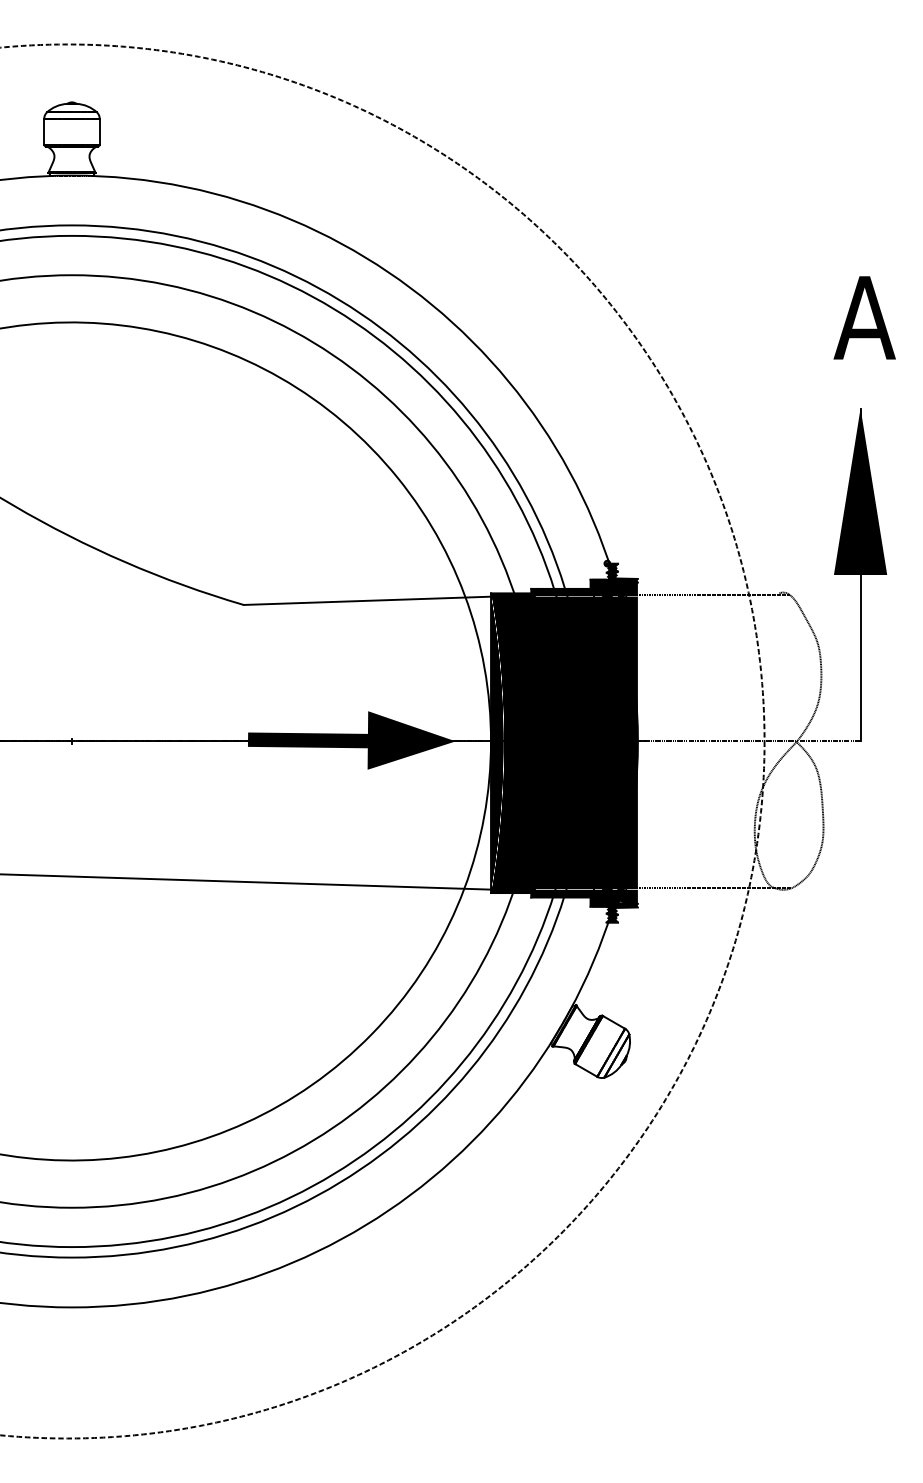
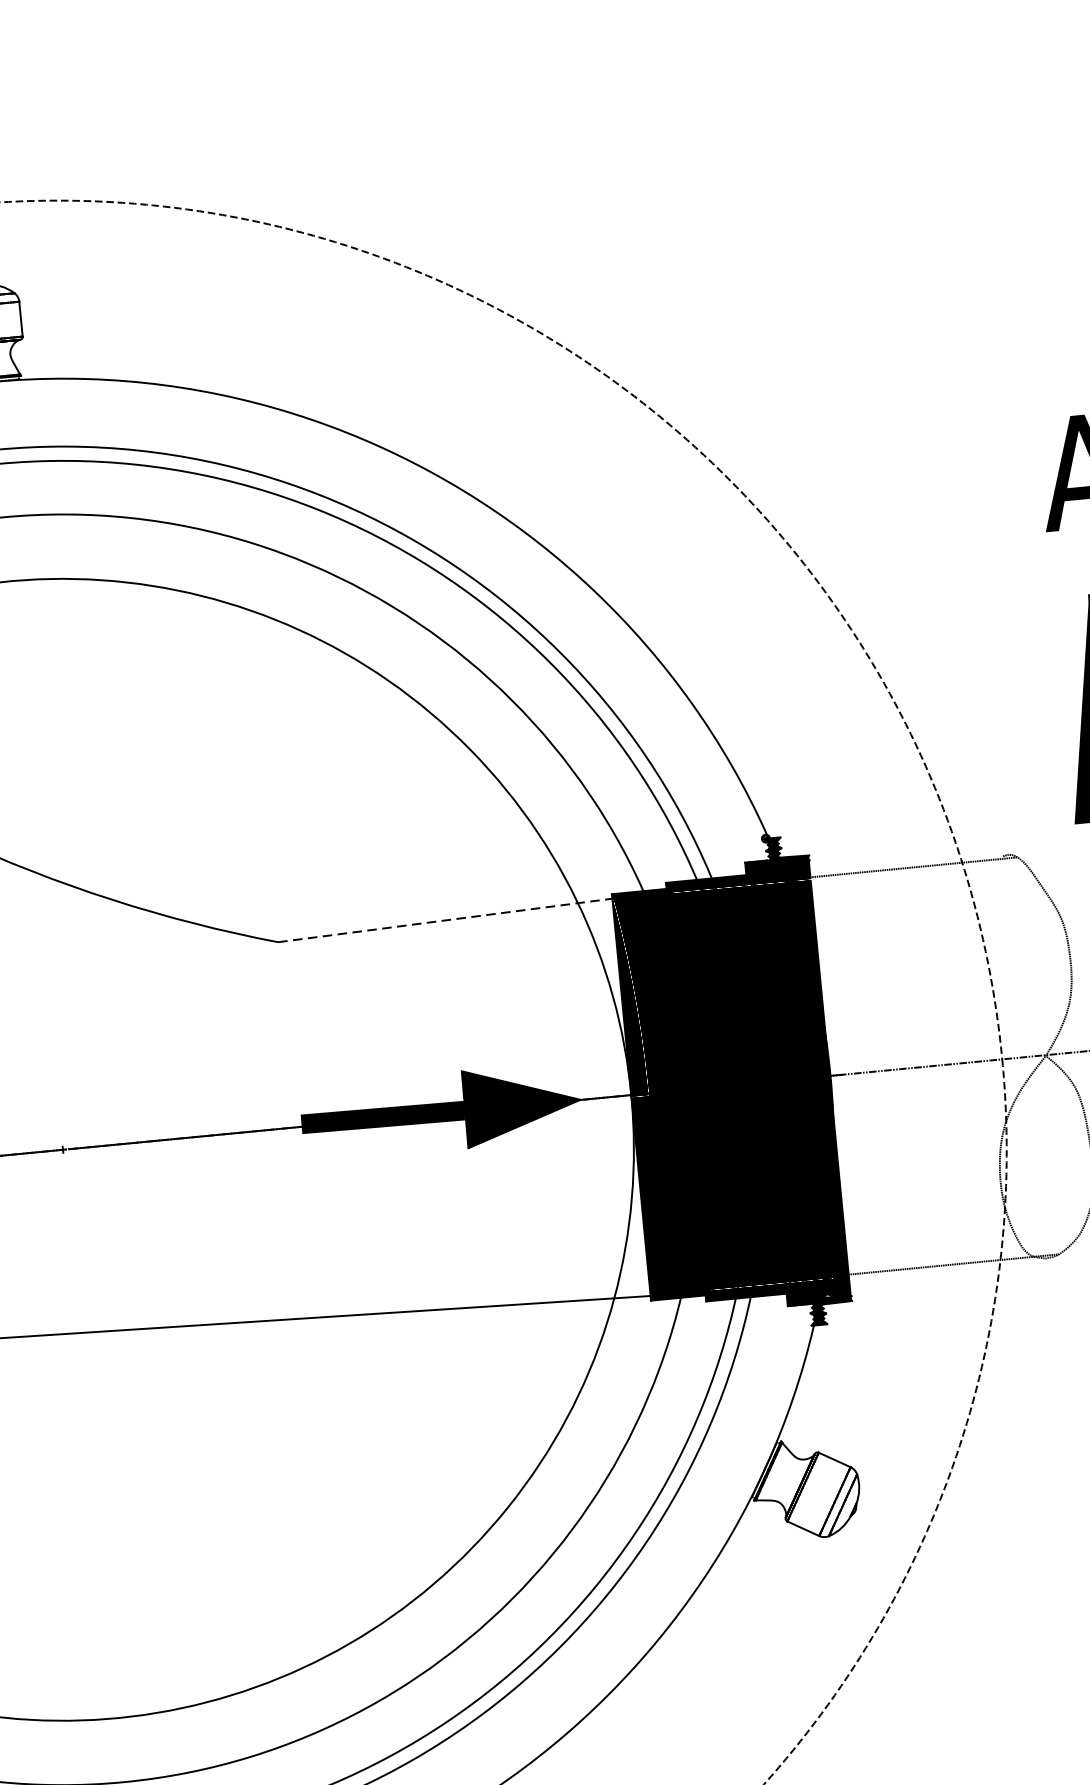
line: (367, 600) -> (445, 919), solid -> dashed

